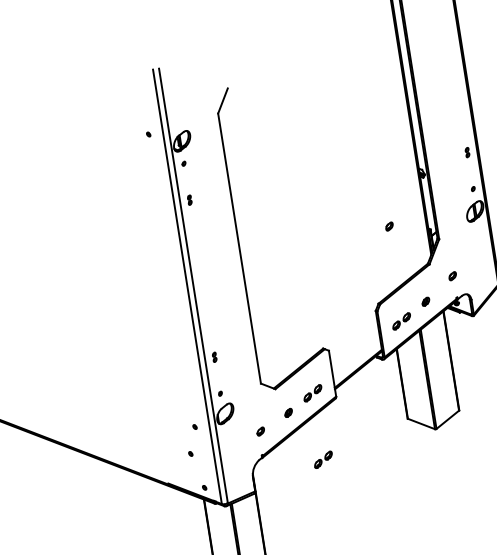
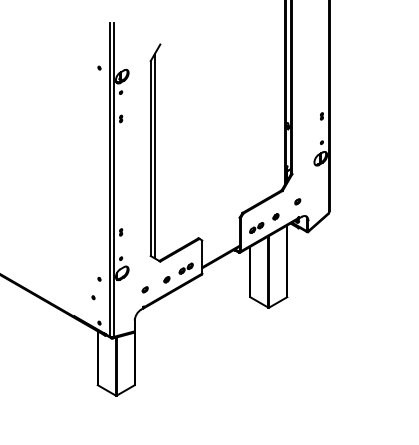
part: (389, 226) -> (258, 159), removed
line: (244, 244) -> (154, 156), added
part: (322, 459) -> (185, 316), removed

